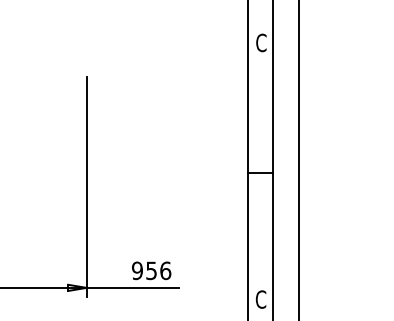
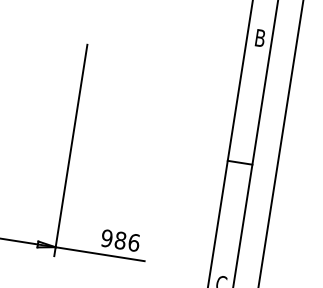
text: (261, 42) -> (260, 37), C -> B
text: (151, 270) -> (120, 240), 956 -> 986

